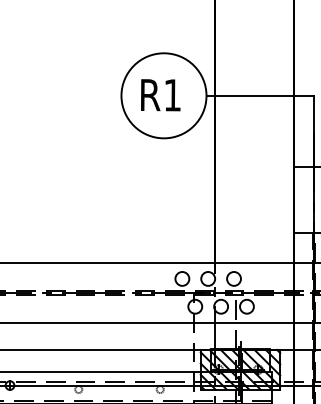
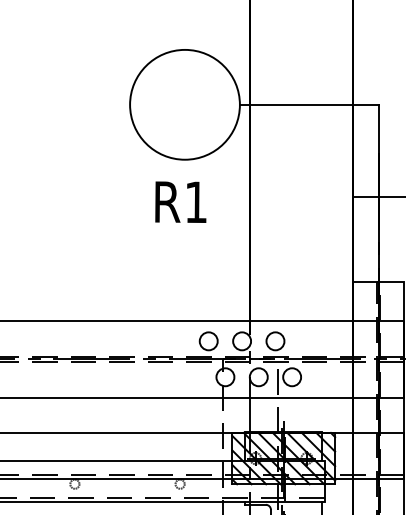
text: (160, 95) -> (180, 202), moved

